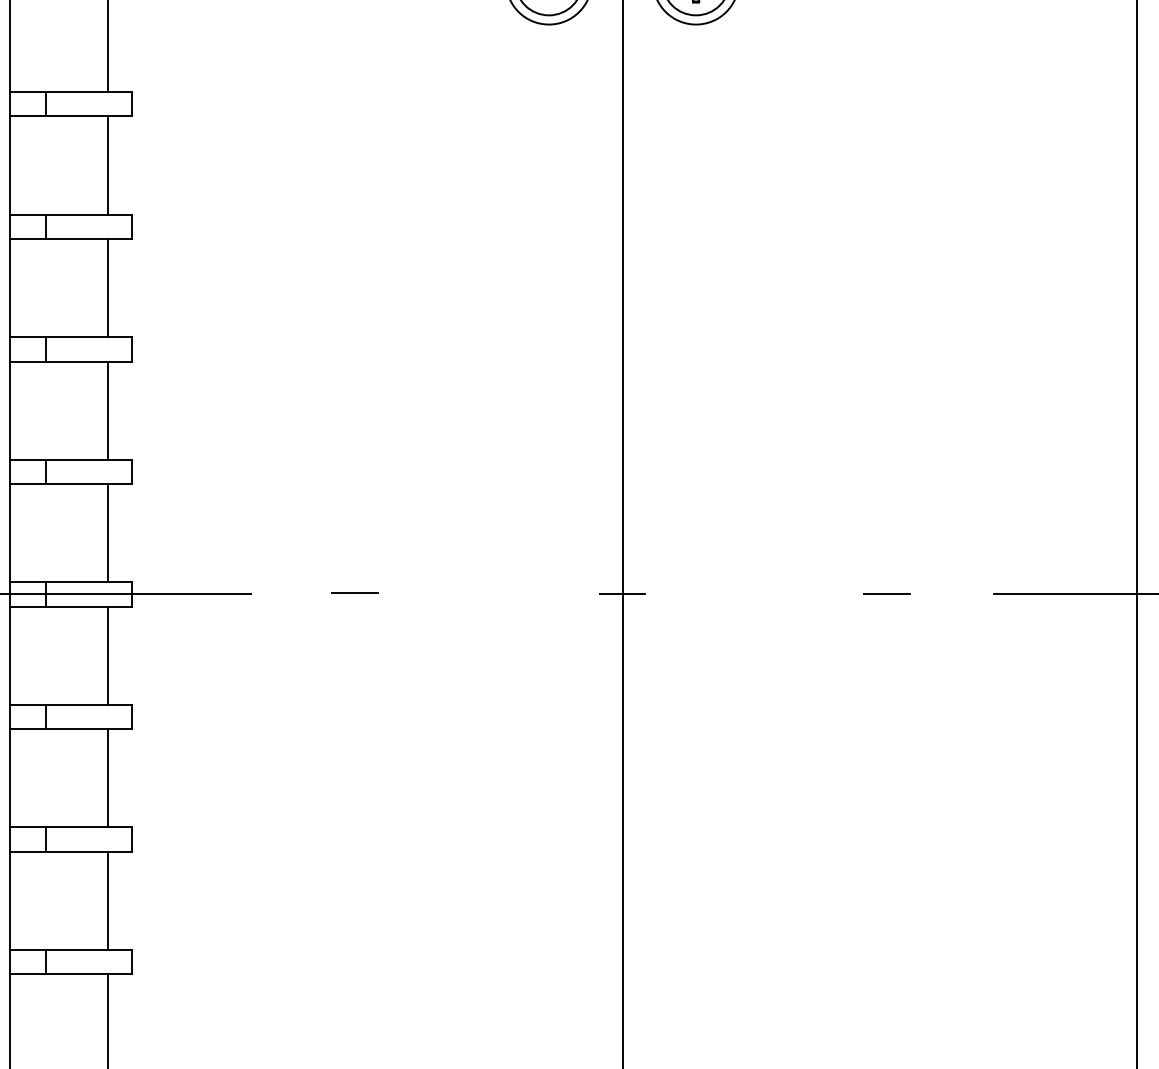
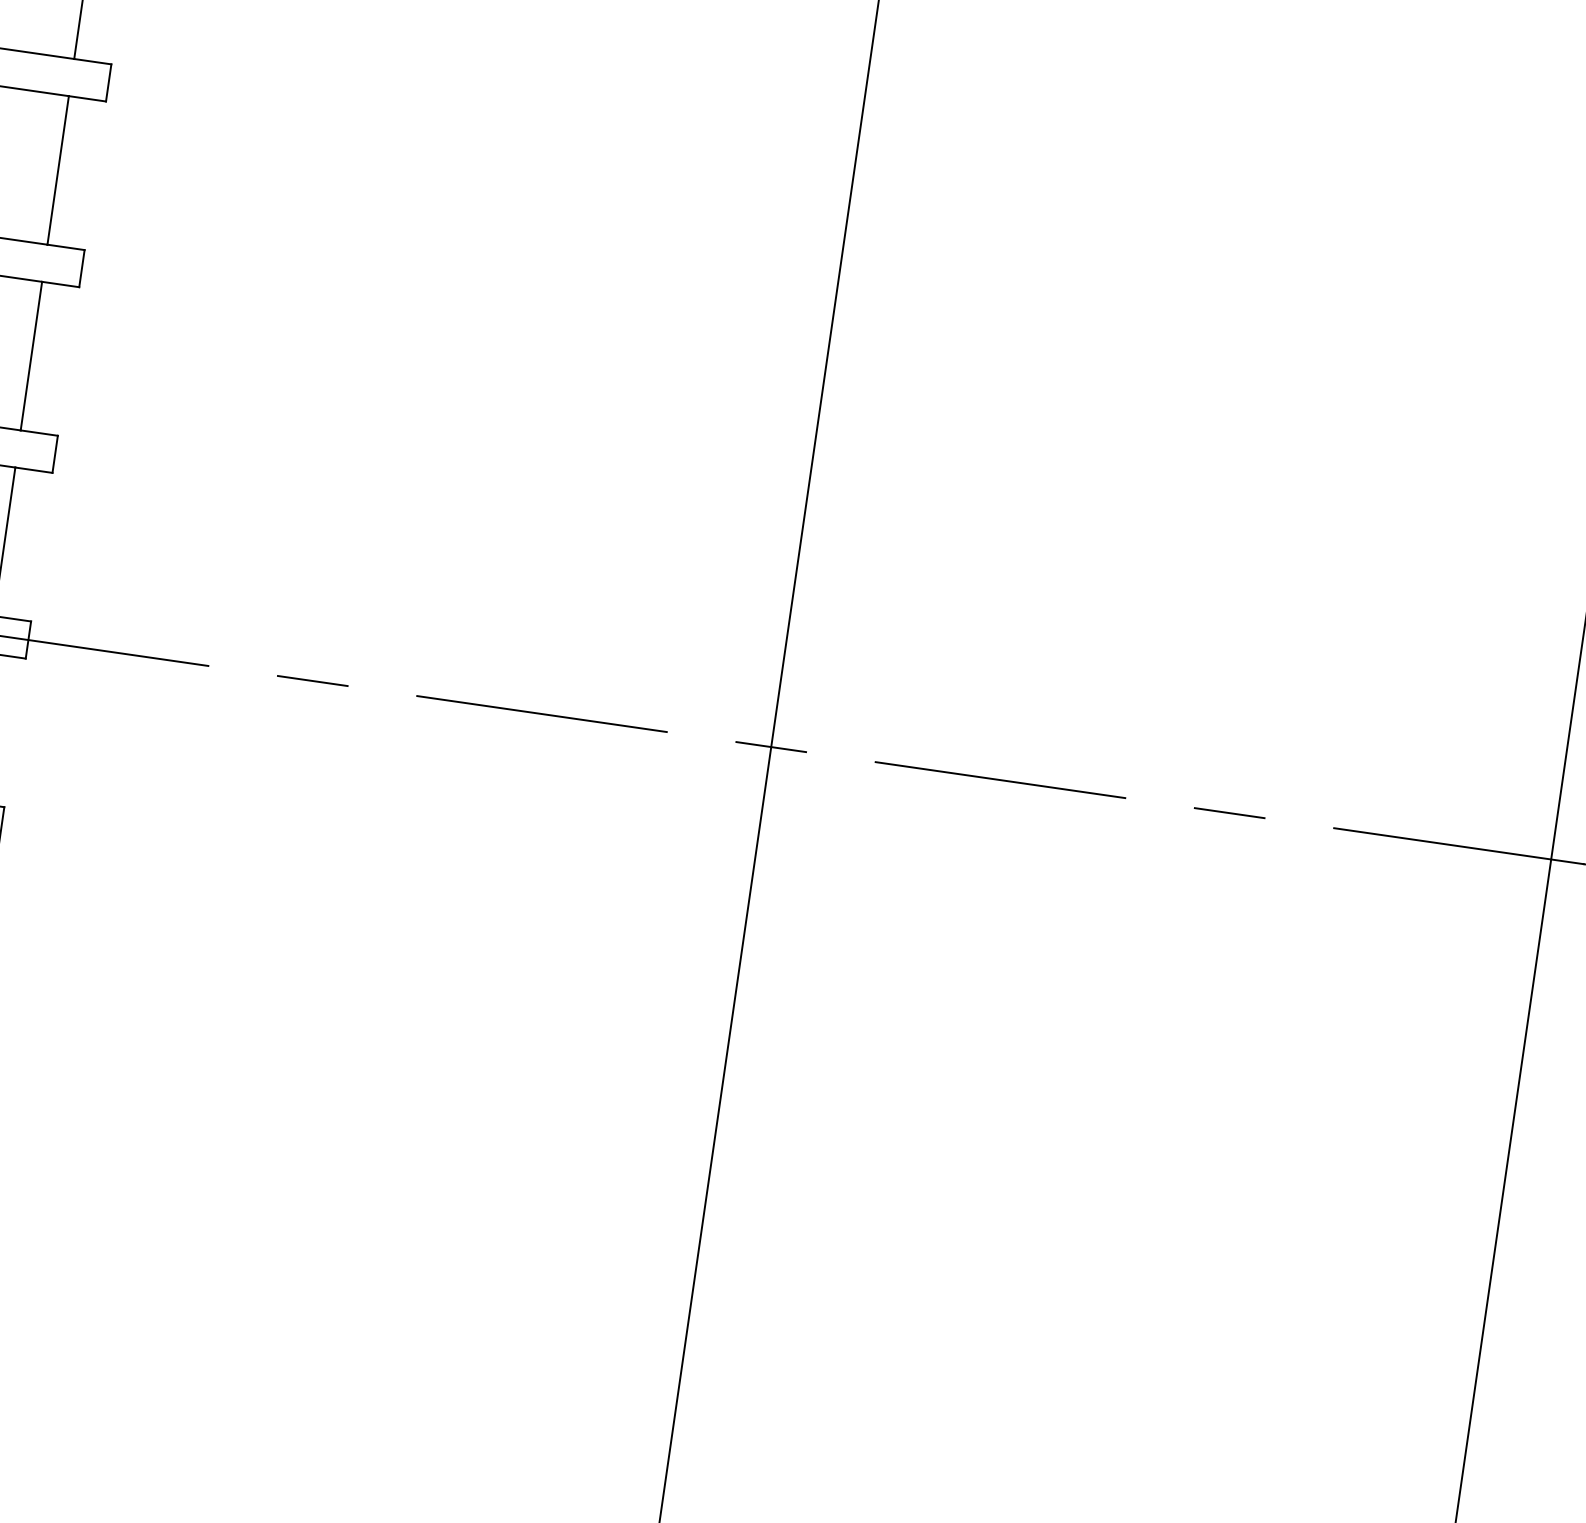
line: (354, 592) -> (312, 679), moved
line: (886, 593) -> (1229, 811), moved
line: (470, 594) -> (540, 713), added
line: (773, 594) -> (1000, 780), added

